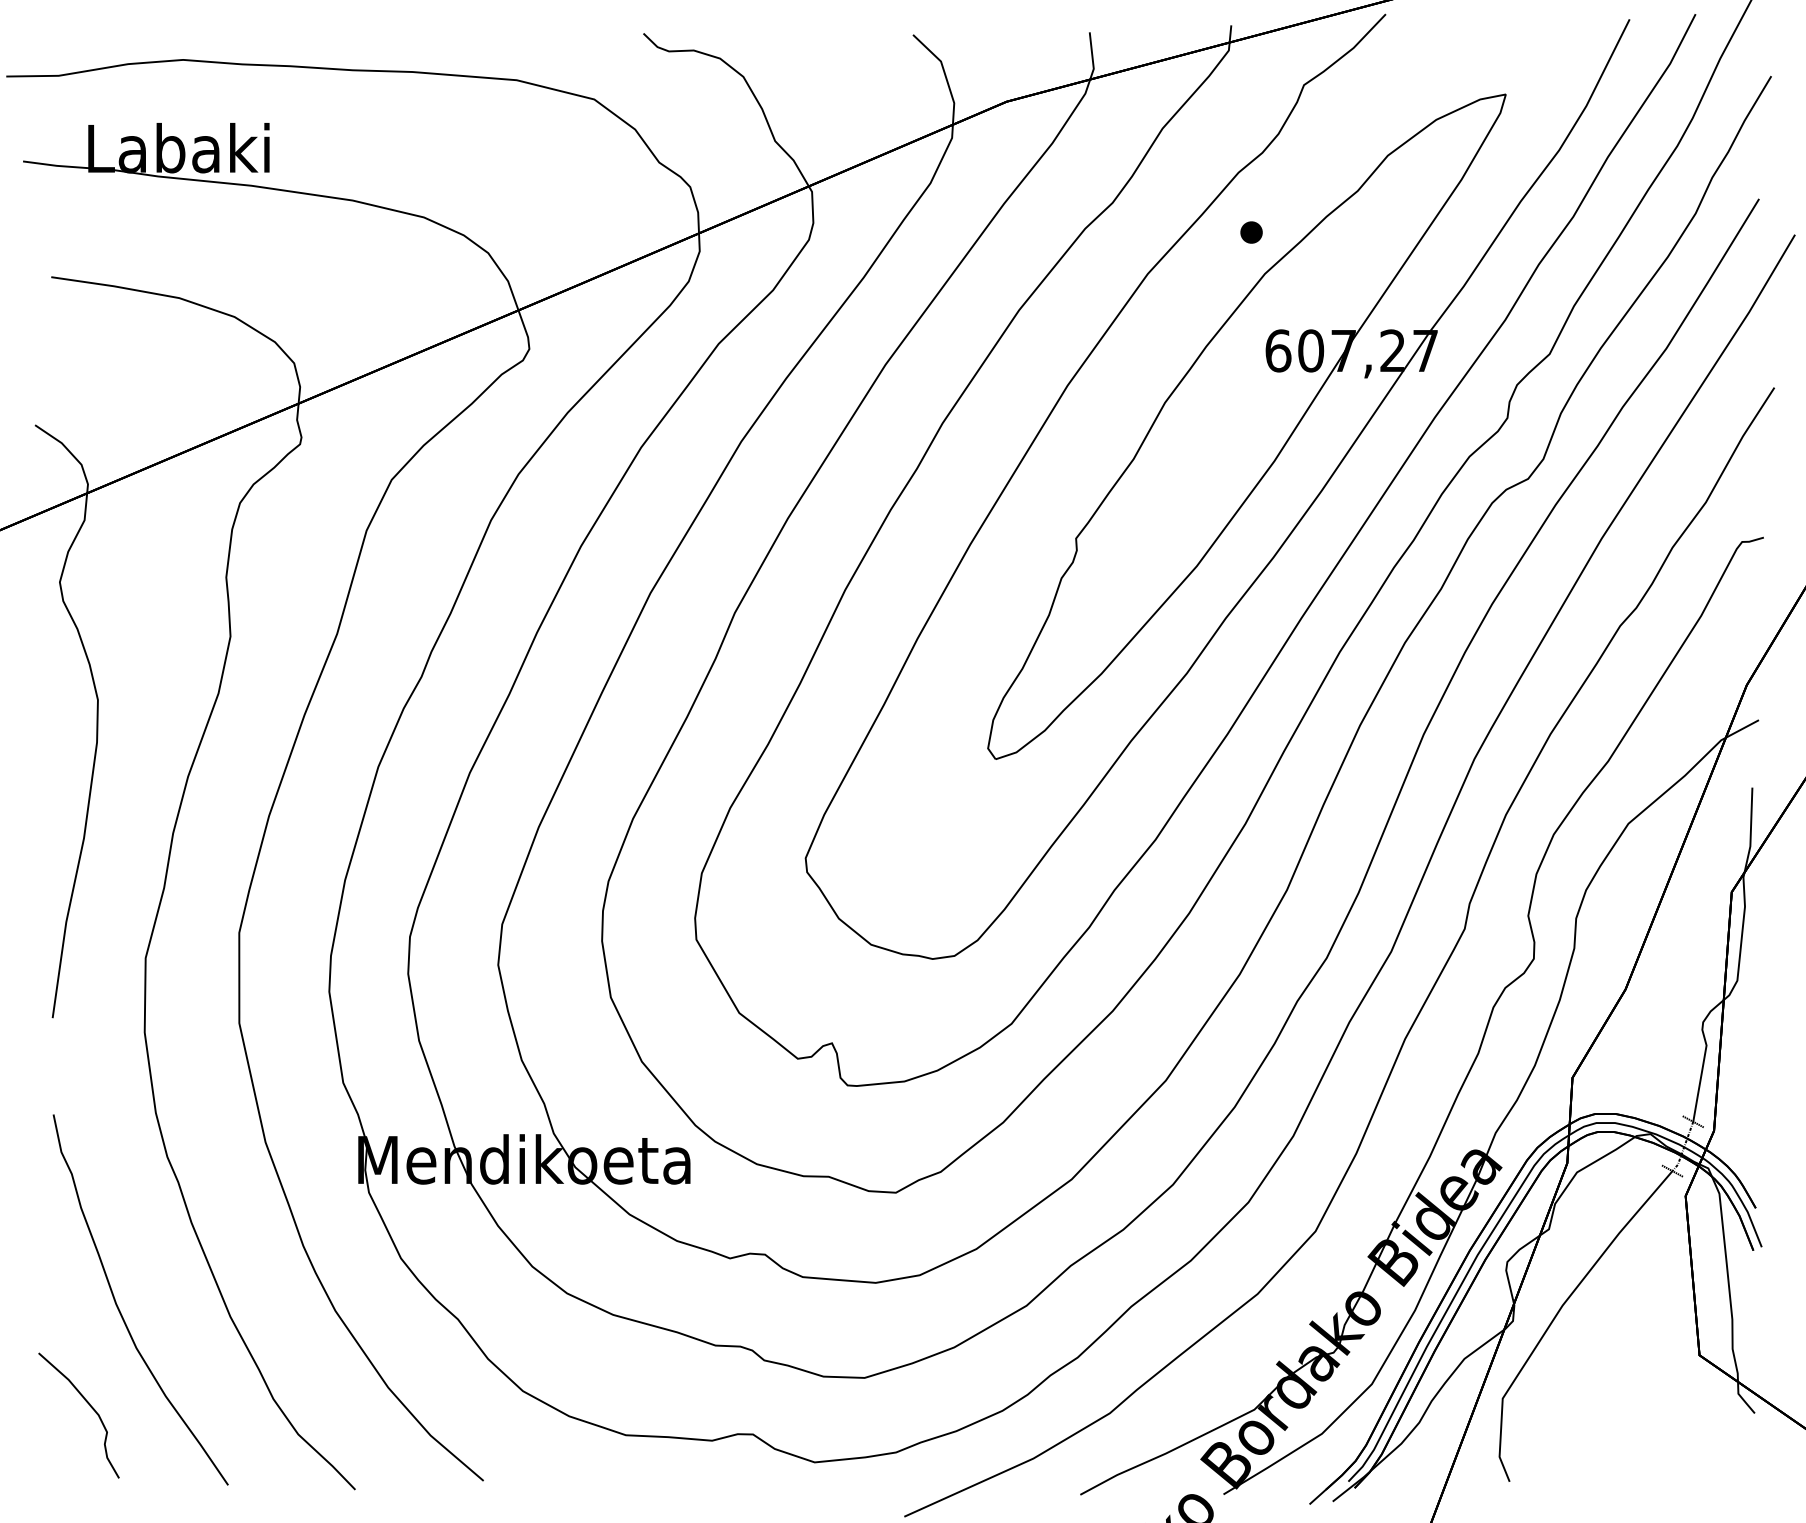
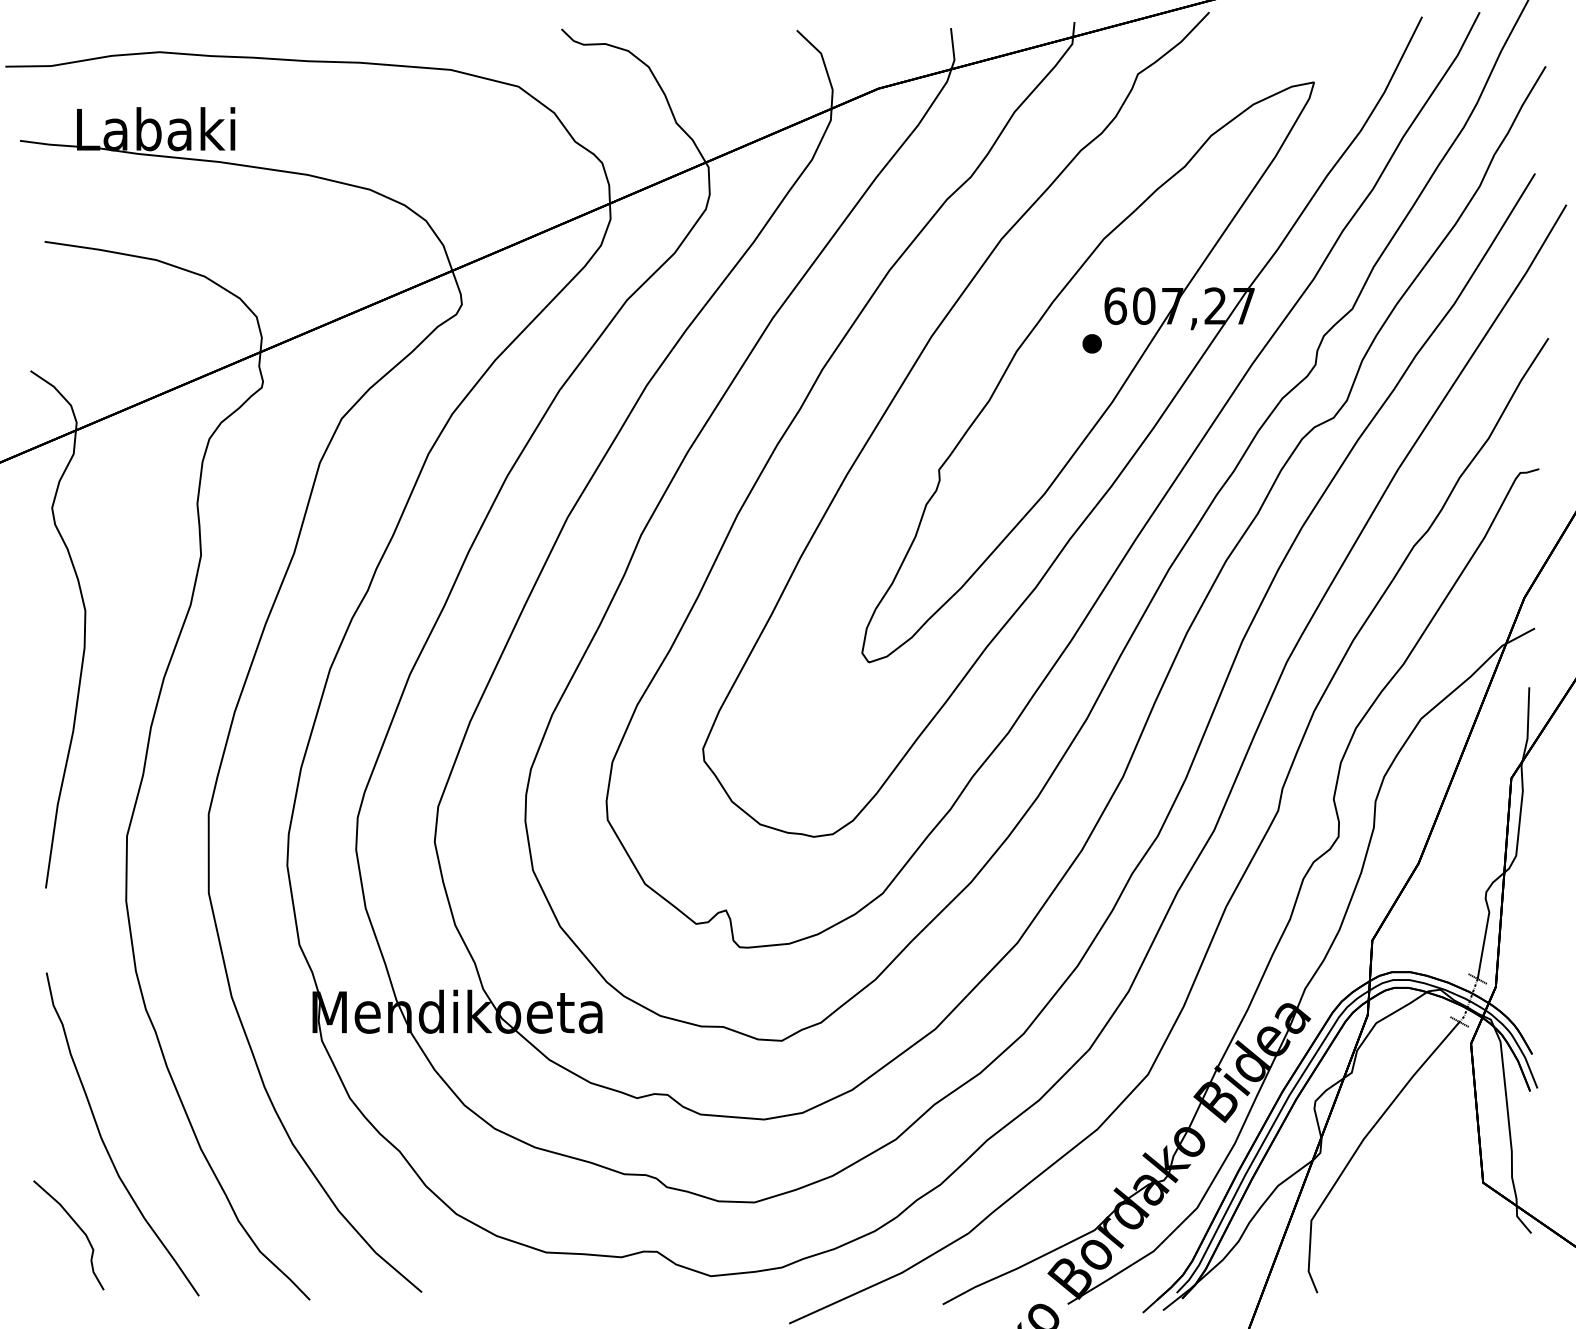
part: (1250, 232) -> (1091, 343), moved

